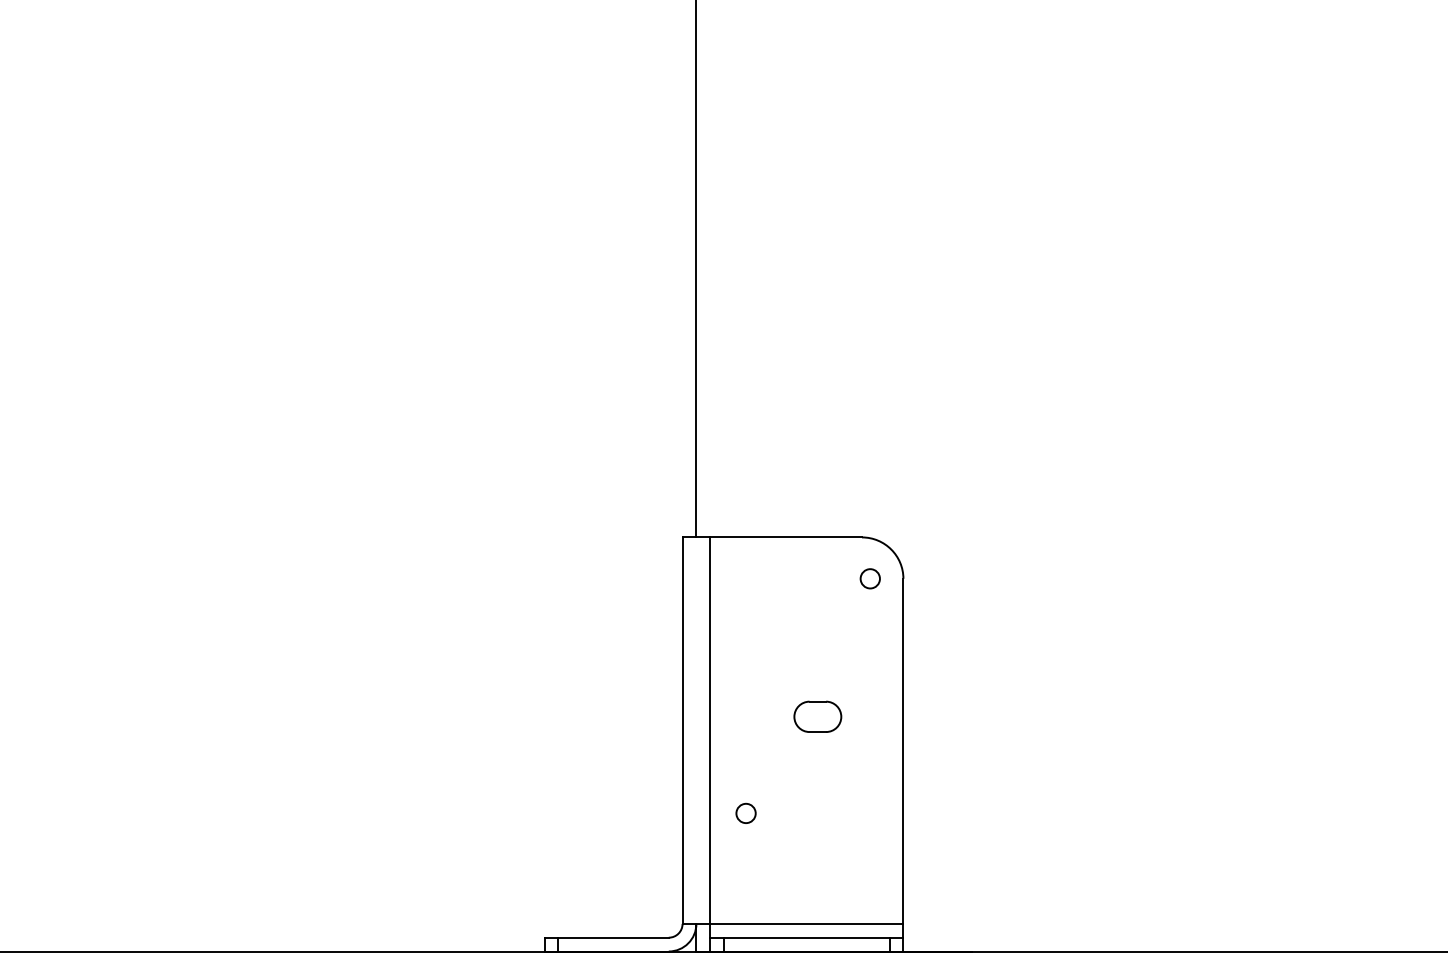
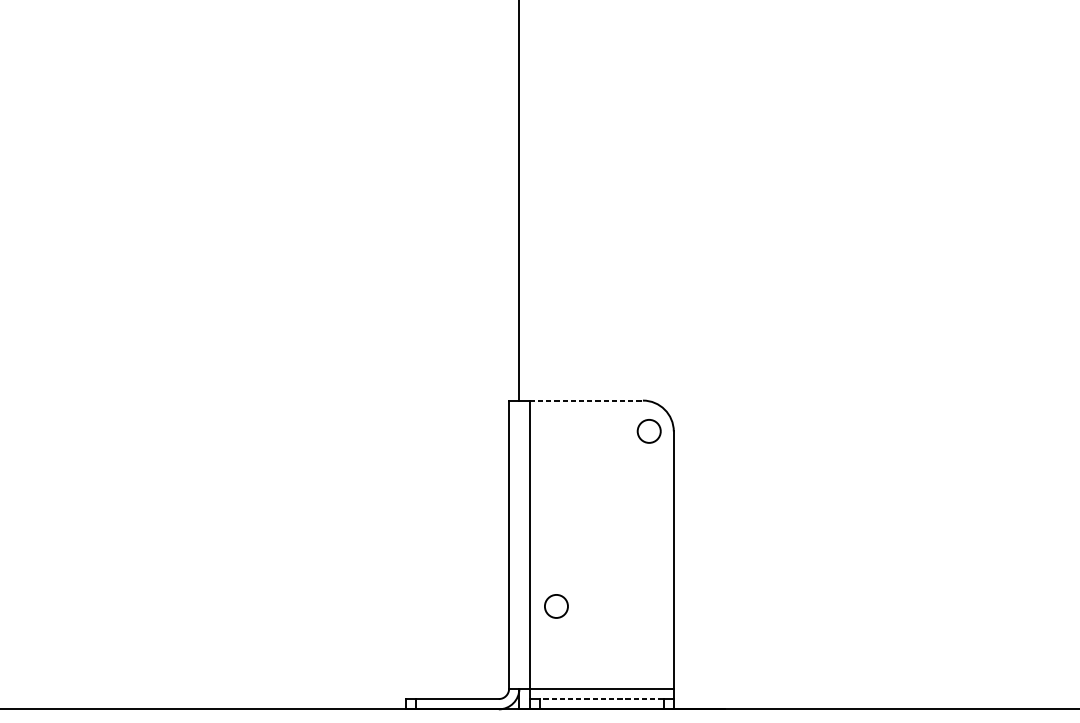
line: (786, 537) -> (586, 400), solid -> dashed
circle: (869, 578) -> (648, 431), size x1.6
part: (817, 716) -> (609, 534), removed
circle: (745, 813) -> (556, 606), size x1.6
line: (806, 937) -> (601, 698), solid -> dashed

